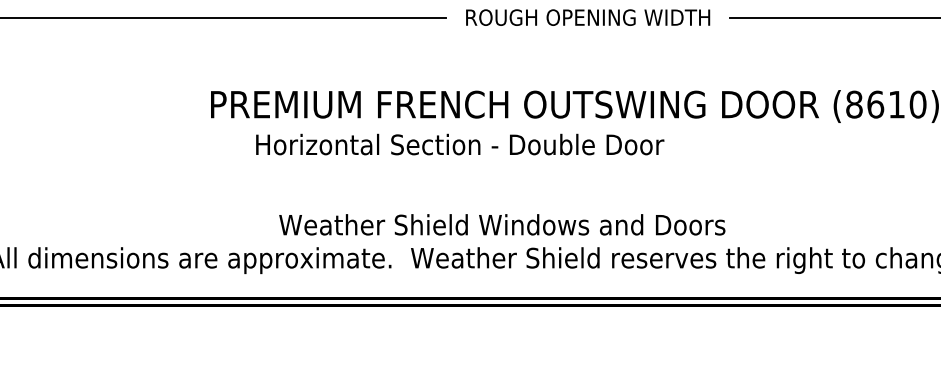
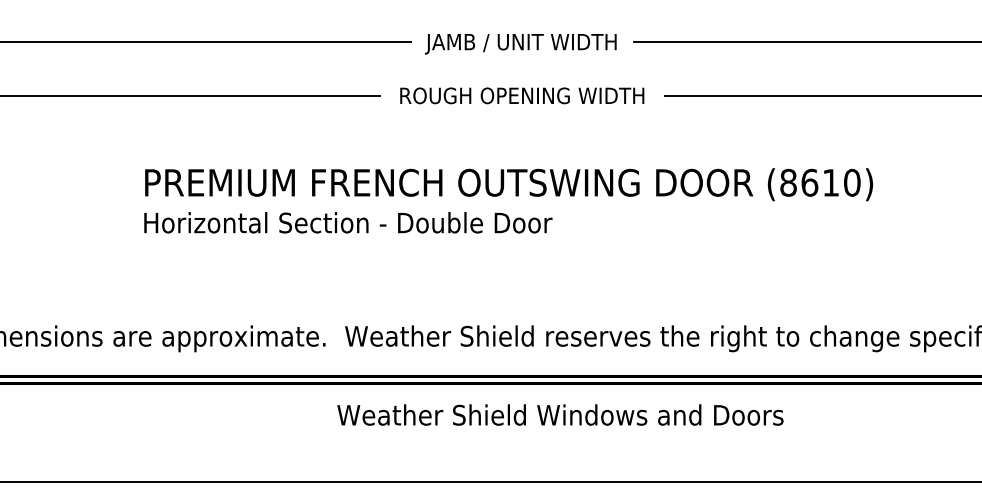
text: (460, 144) -> (348, 222), moved
text: (502, 224) -> (560, 414), moved

